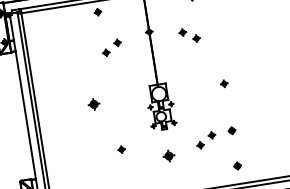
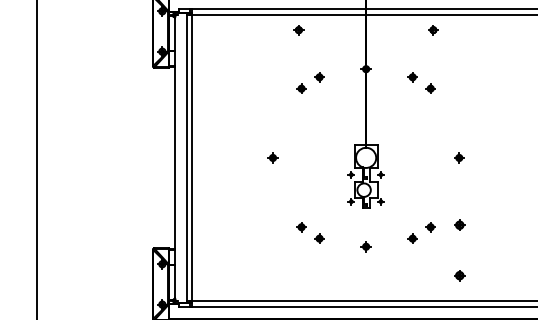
part: (93, 104) -> (272, 157), size x0.62
part: (135, 155) -> (319, 238), added
part: (168, 156) -> (365, 246), size x0.62

